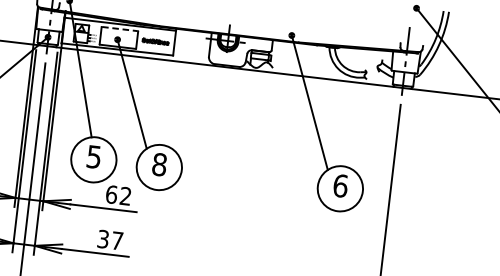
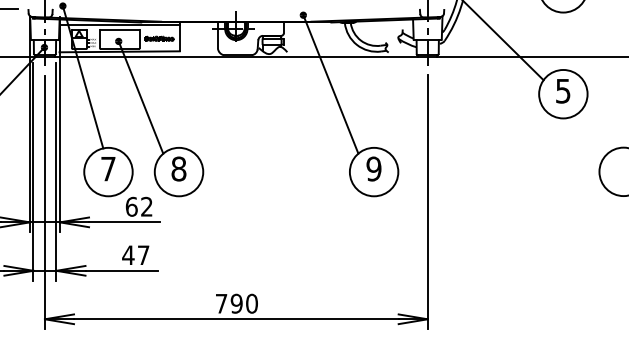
line: (120, 28) -> (120, 29), dashed -> solid
text: (94, 157) -> (108, 169), 5 -> 7
text: (340, 185) -> (373, 168), 6 -> 9
text: (103, 239) -> (128, 255), 37 -> 47

